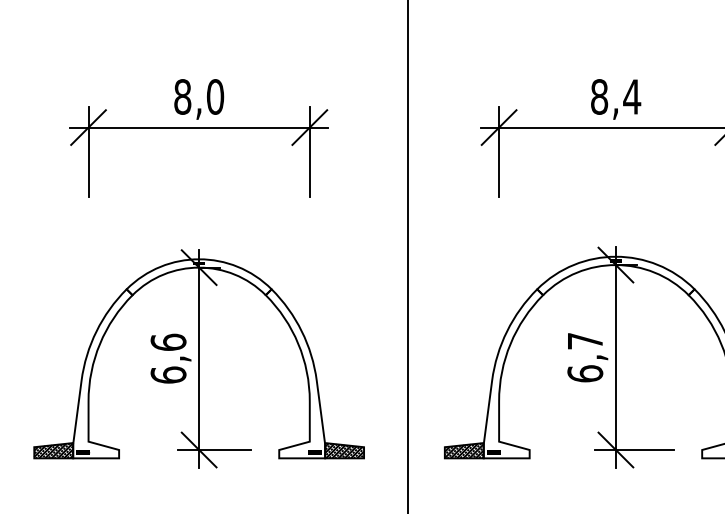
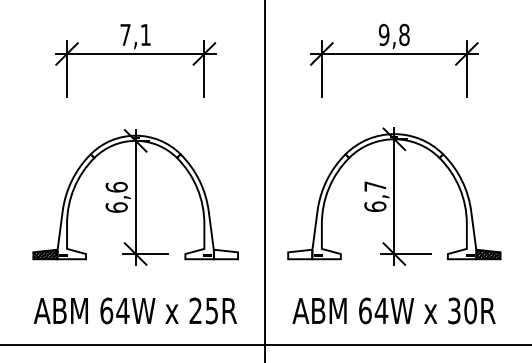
text: (198, 96) -> (135, 34), 8,0 -> 7,1
text: (614, 96) -> (393, 34), 8,4 -> 9,8
hatch: (343, 450) -> (225, 254), removed
hatch: (464, 450) -> (300, 254), removed

